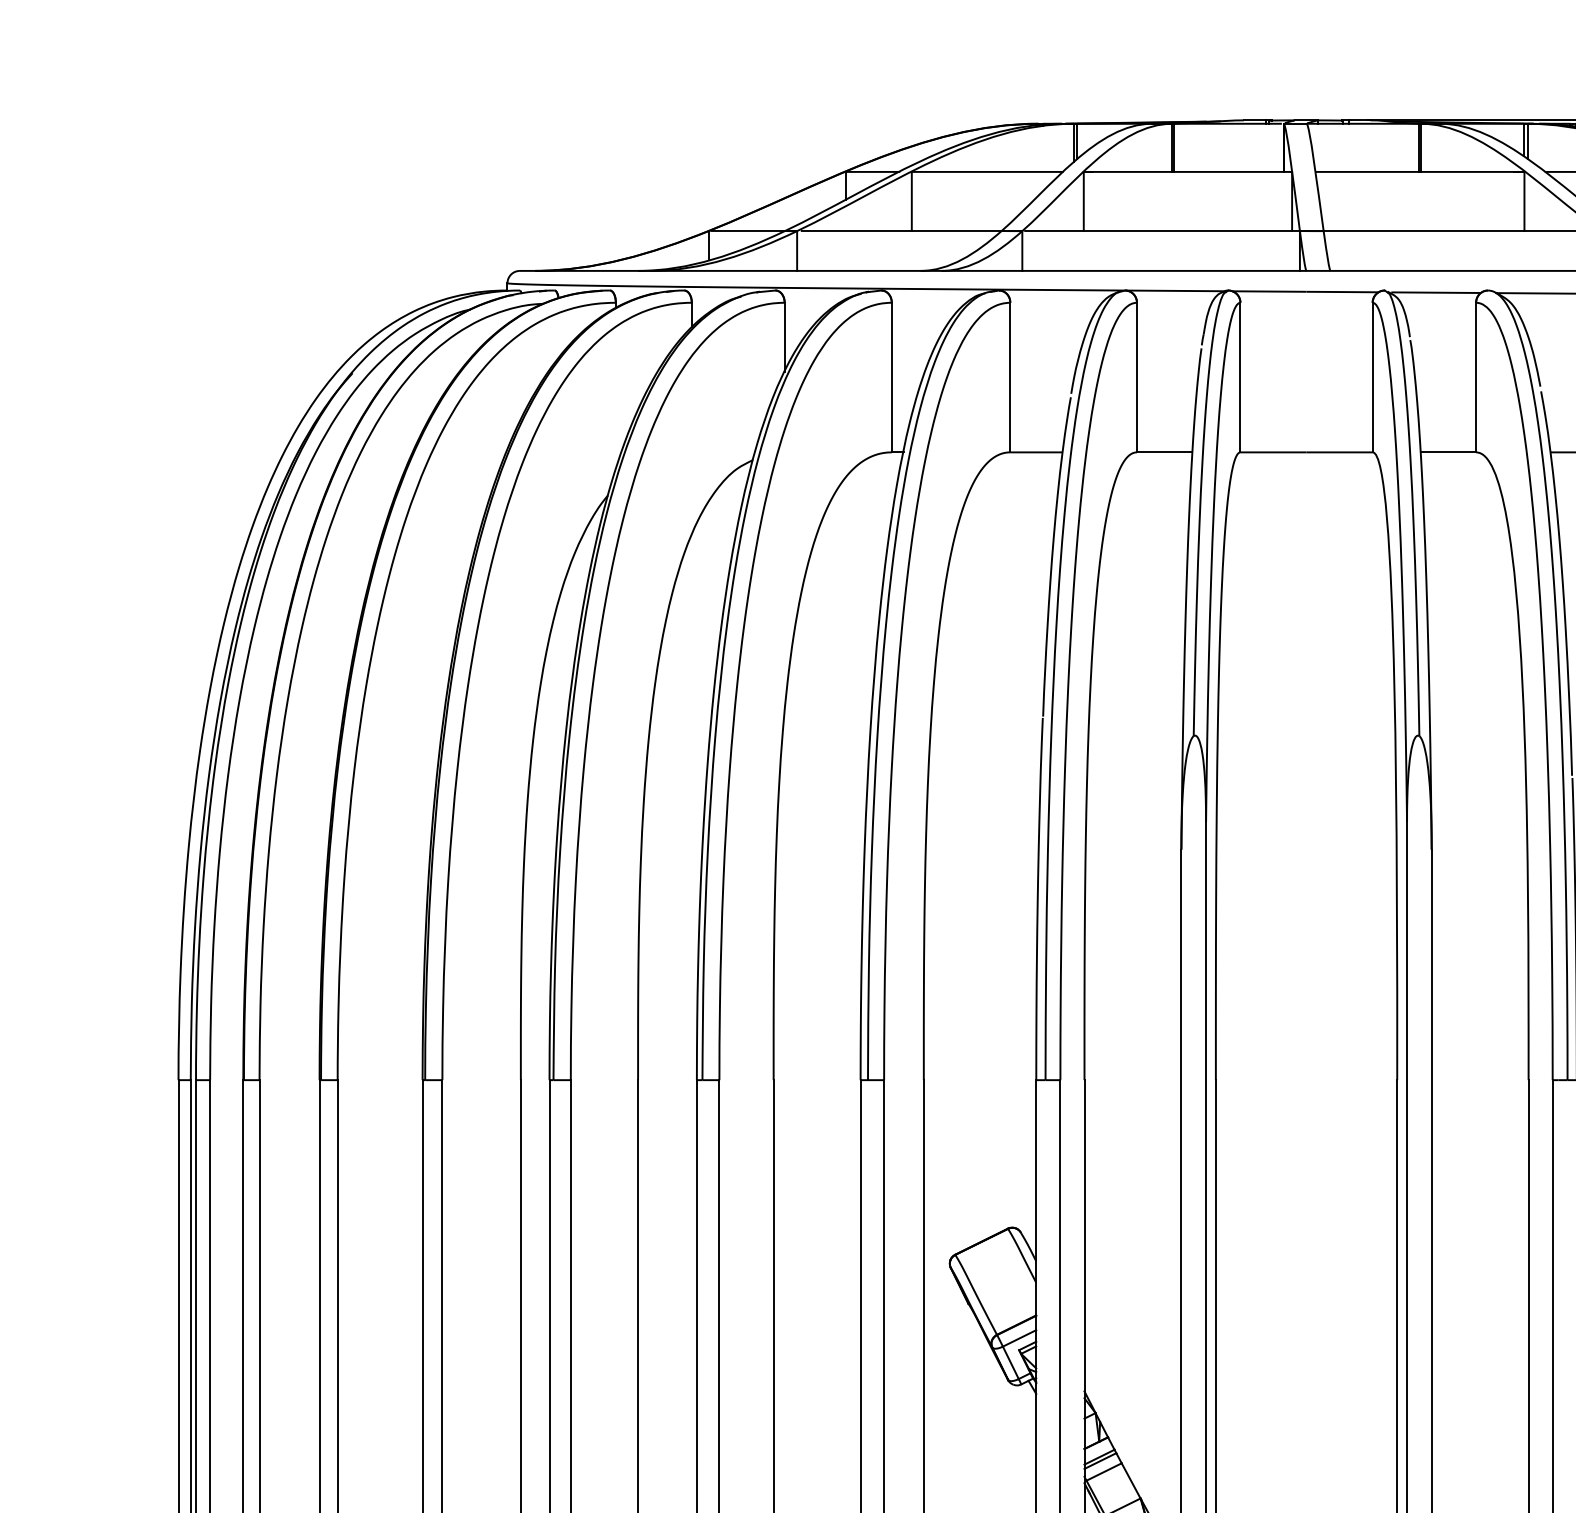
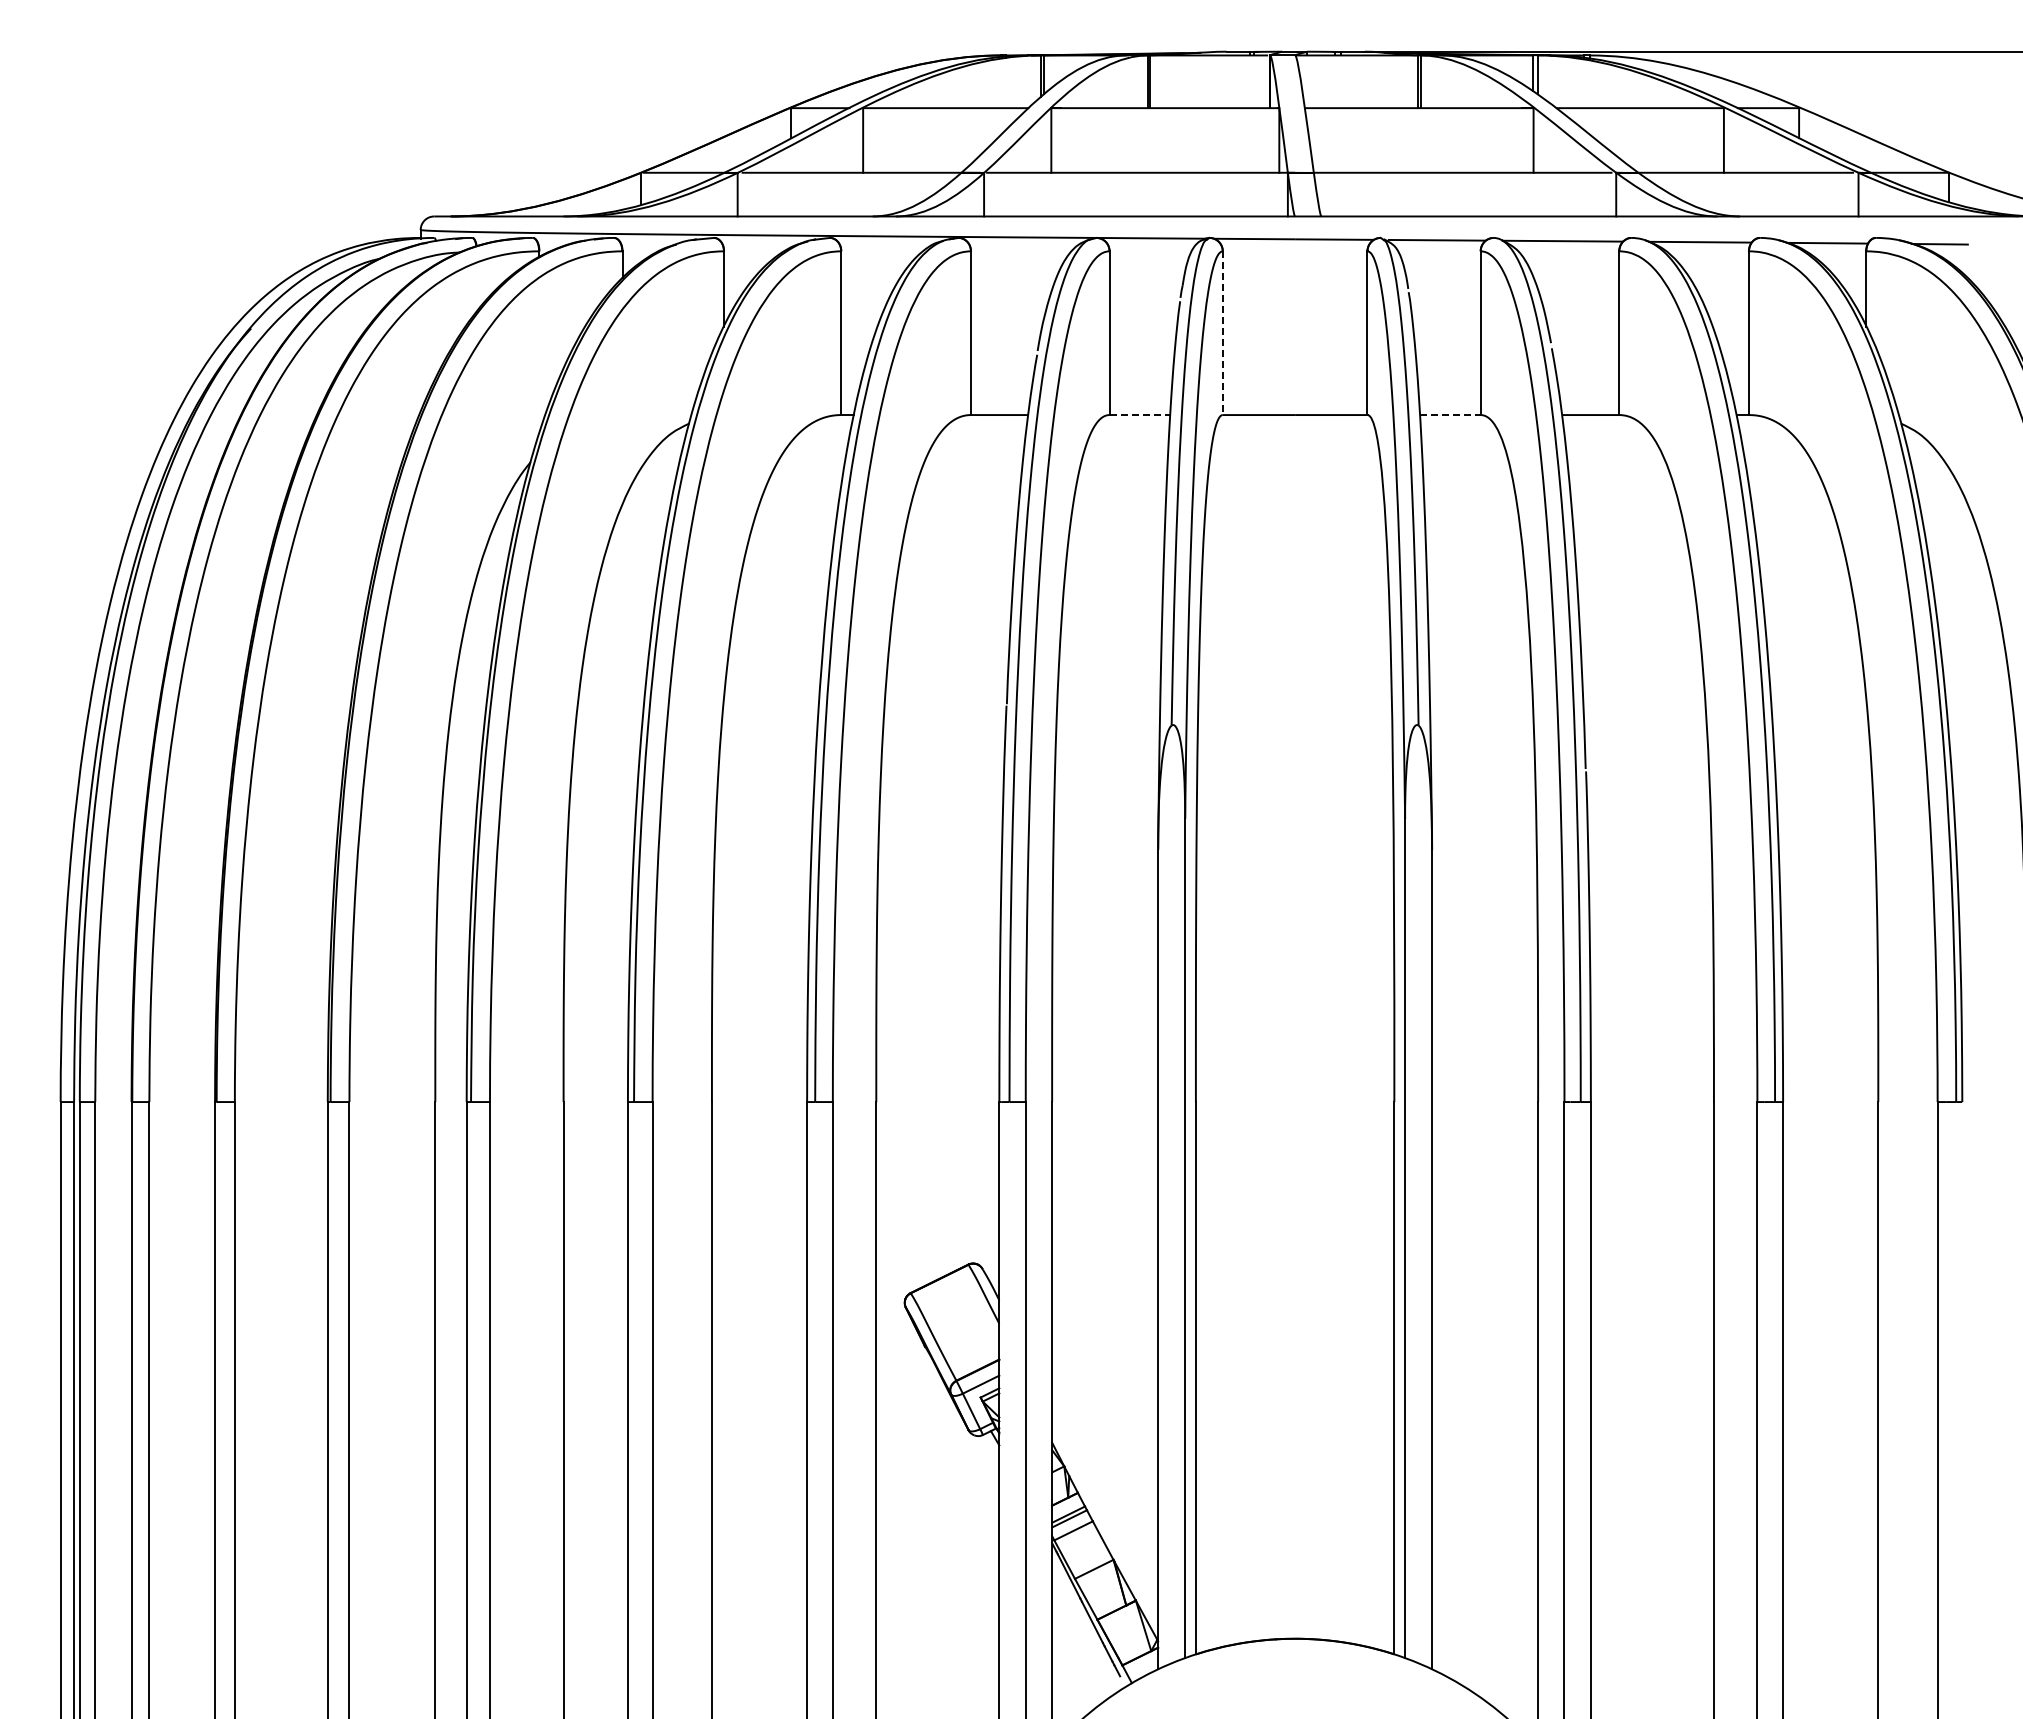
line: (1240, 377) -> (1222, 333), solid -> dashed
line: (1165, 452) -> (1140, 415), solid -> dashed
line: (1448, 452) -> (1450, 415), solid -> dashed

